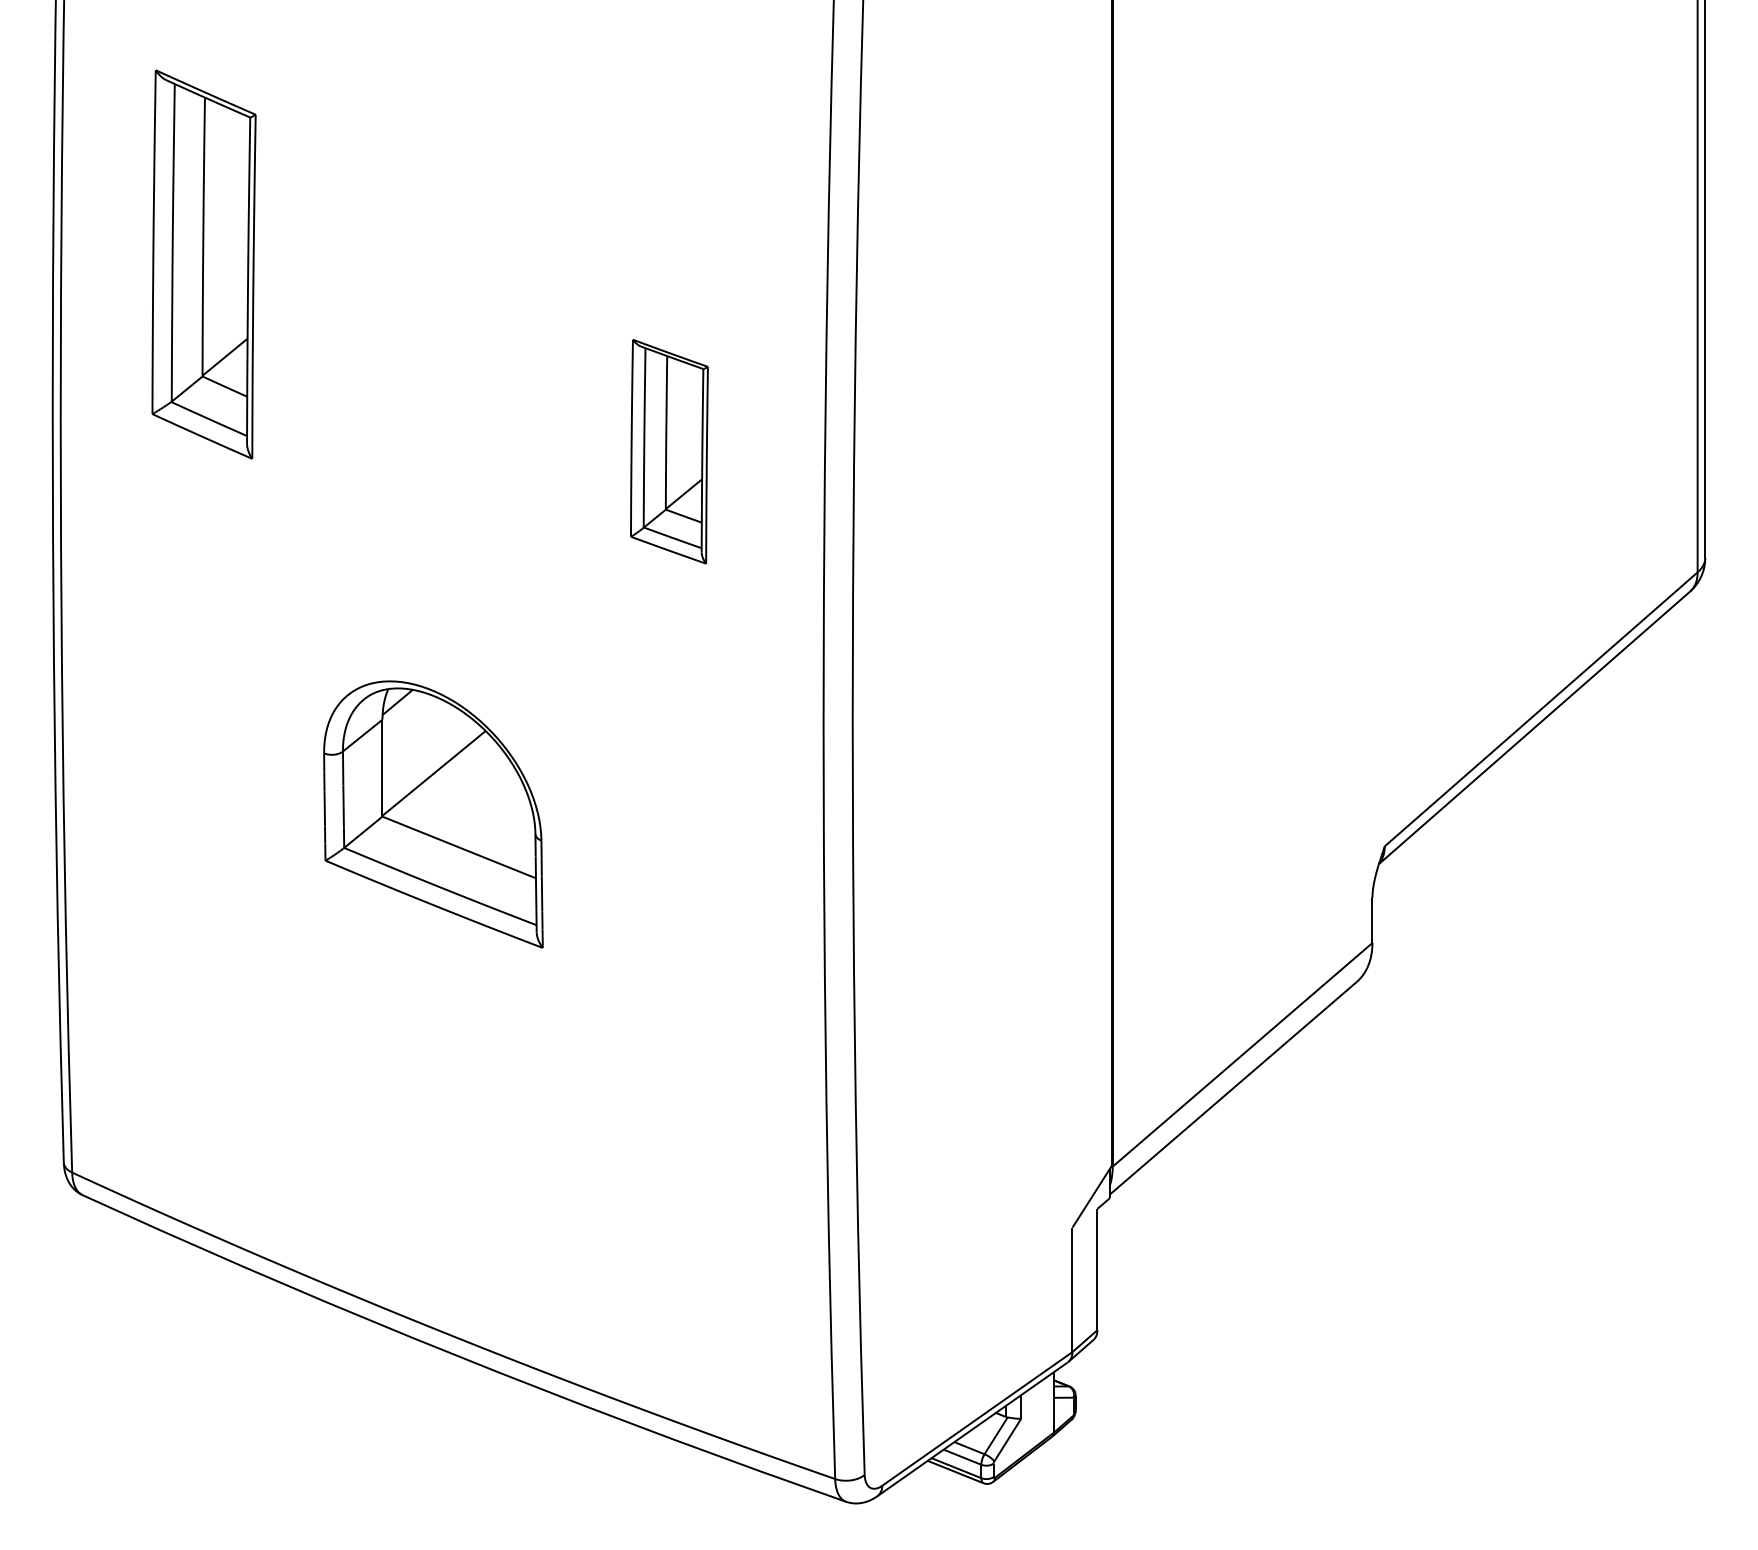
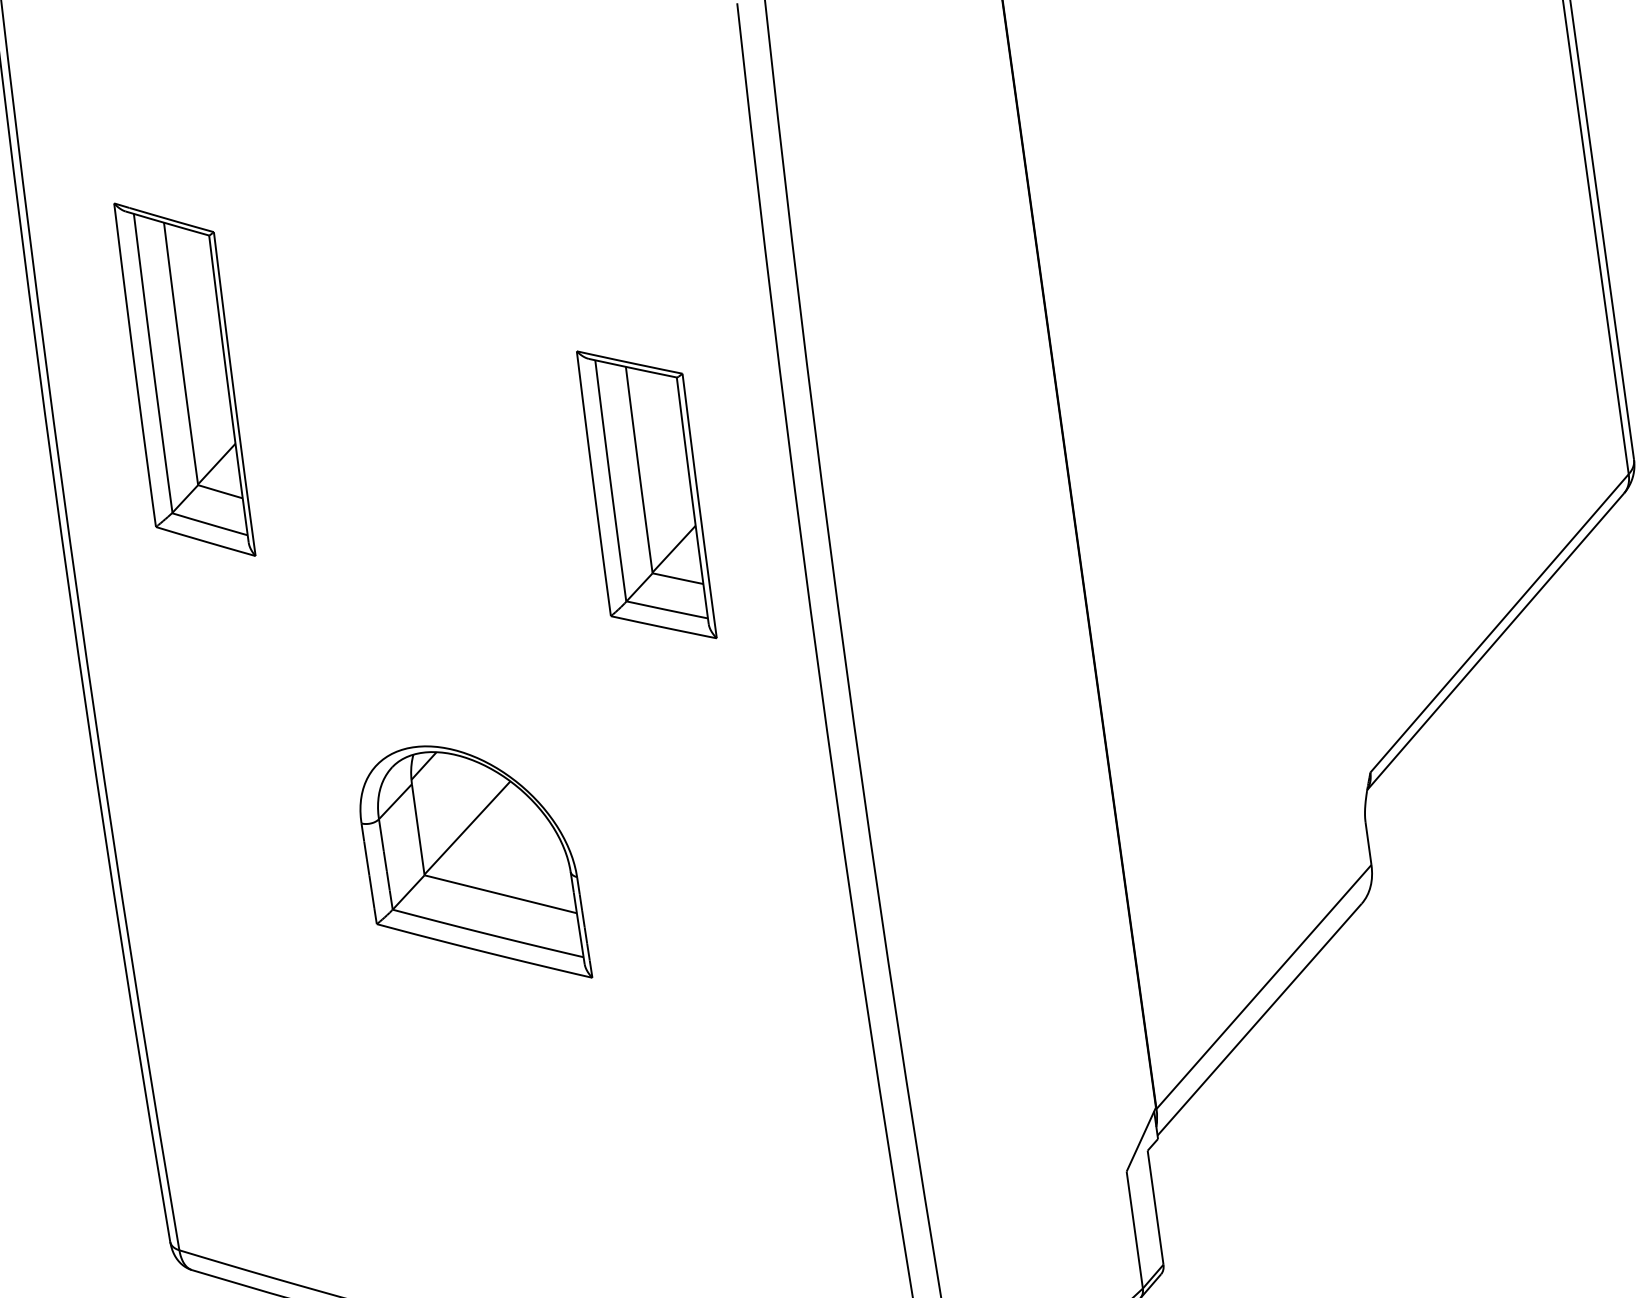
part: (669, 451) -> (646, 494), size x1.43

